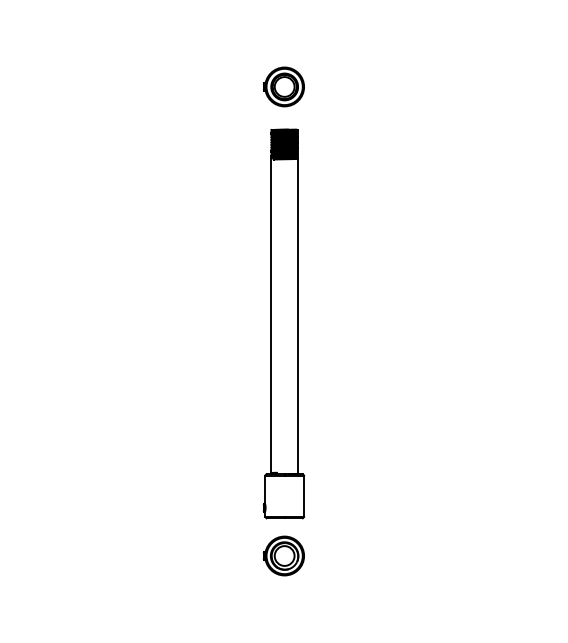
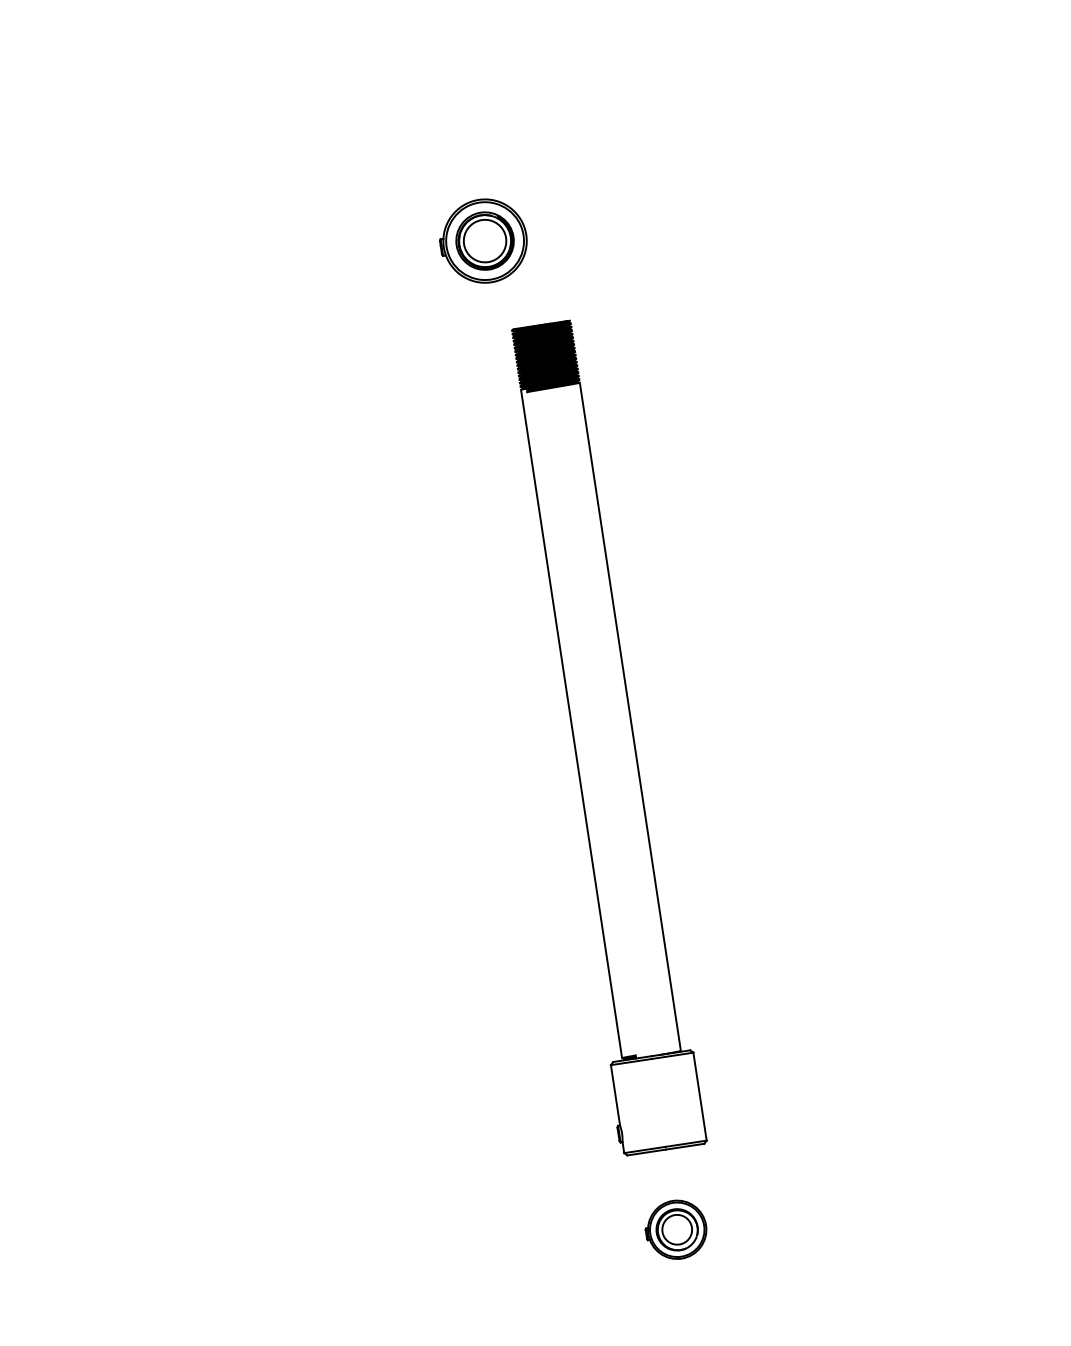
part: (283, 86) -> (482, 240), moved
part: (283, 555) -> (675, 1228), size x0.7

